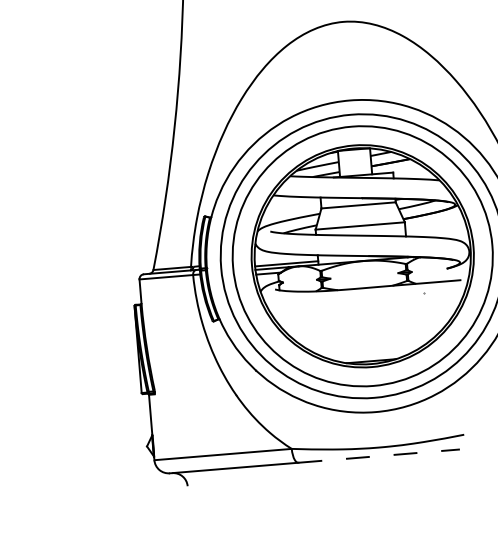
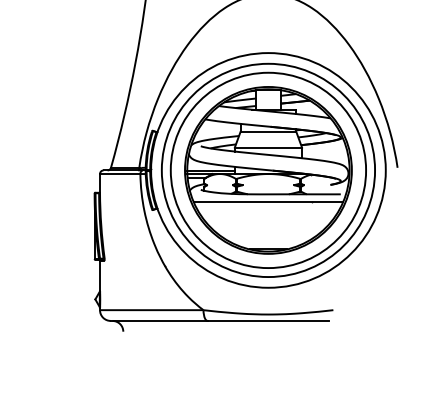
line: (366, 297) -> (268, 201), added
line: (379, 455) -> (268, 320), dashed -> solid

